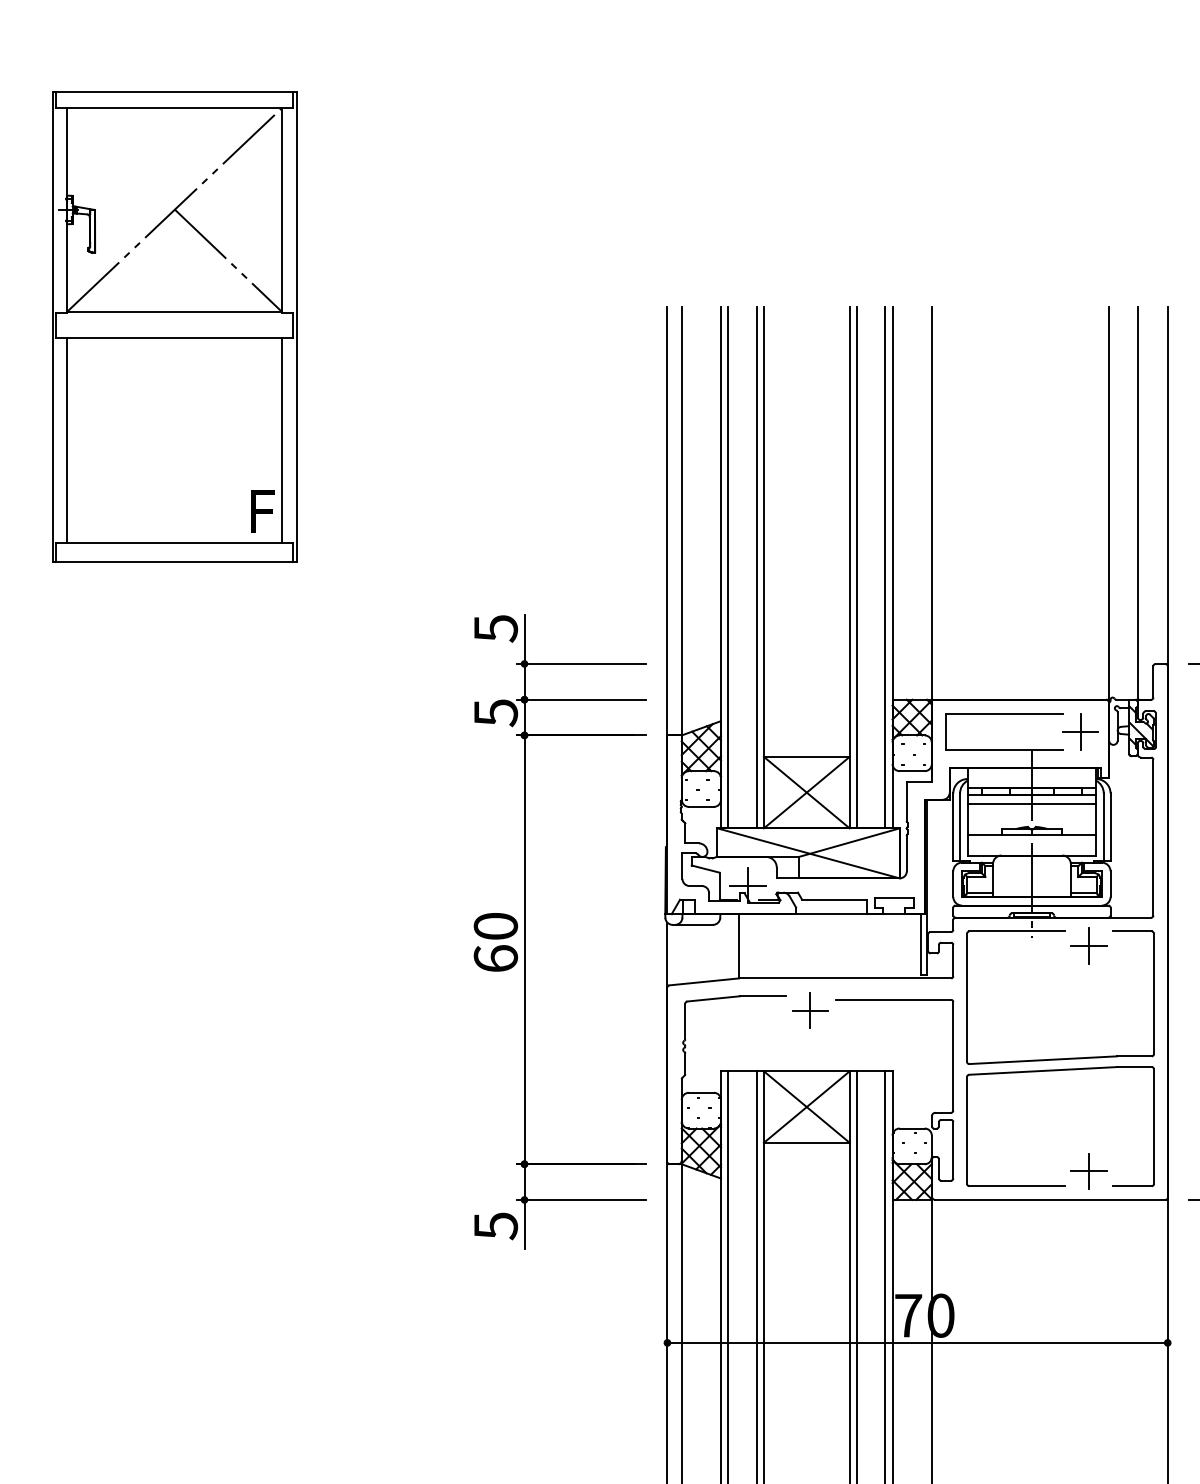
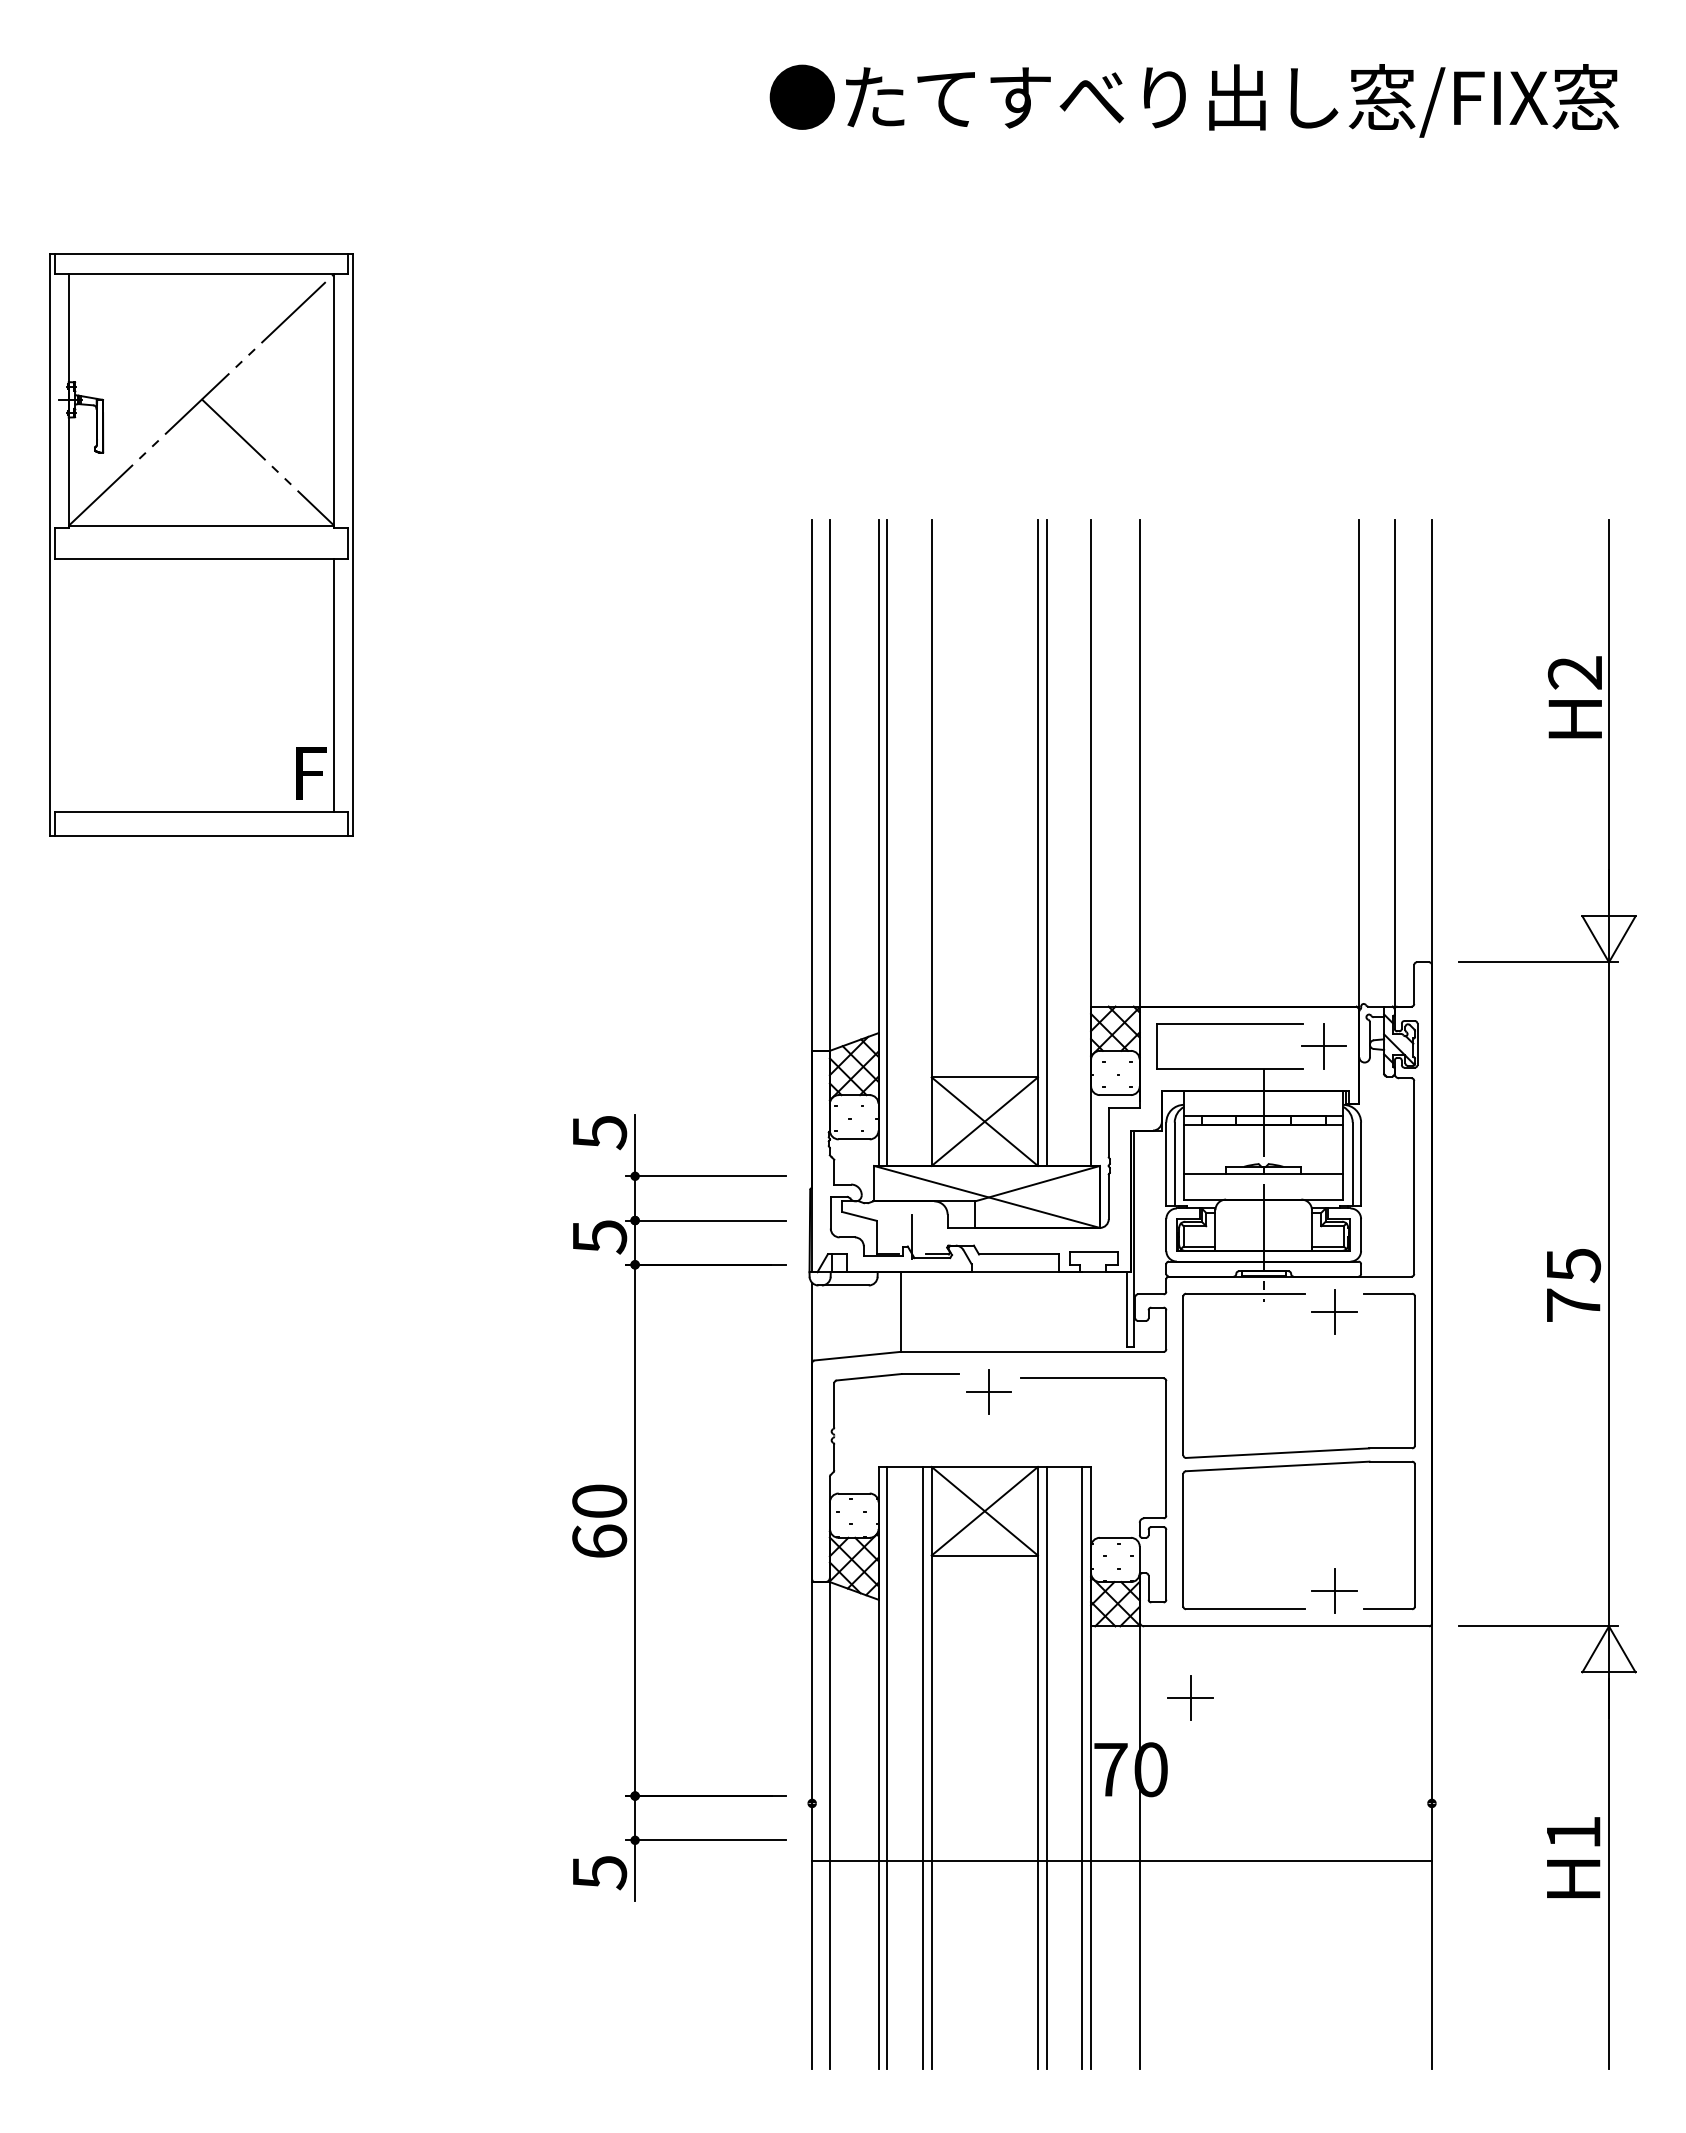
line: (67, 440) -> (68, 685), removed
line: (756, 567) -> (922, 842), removed
line: (885, 567) -> (1082, 842), removed
line: (1031, 803) -> (1263, 1135), removed
line: (748, 885) -> (912, 1236), removed
part: (524, 931) -> (635, 1507), moved
part: (972, 1257) -> (1190, 1697), added
line: (917, 1342) -> (1121, 1861), moved

